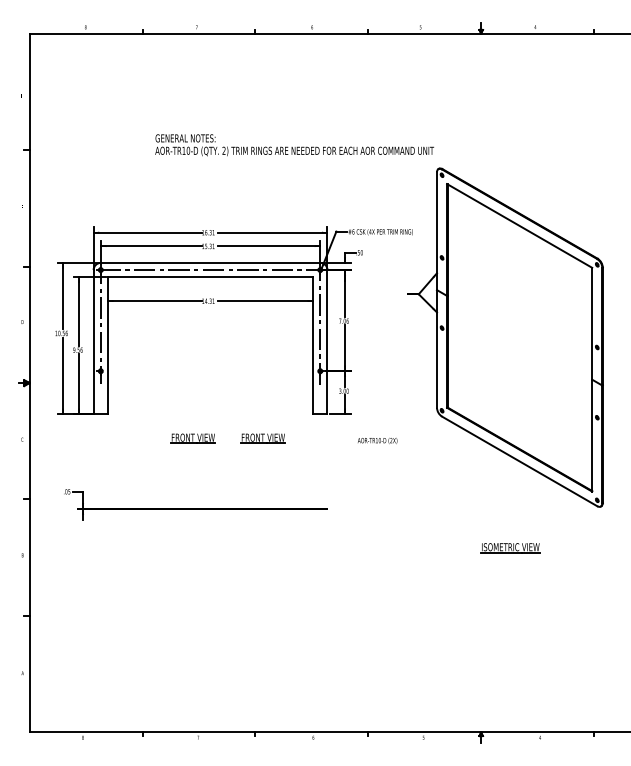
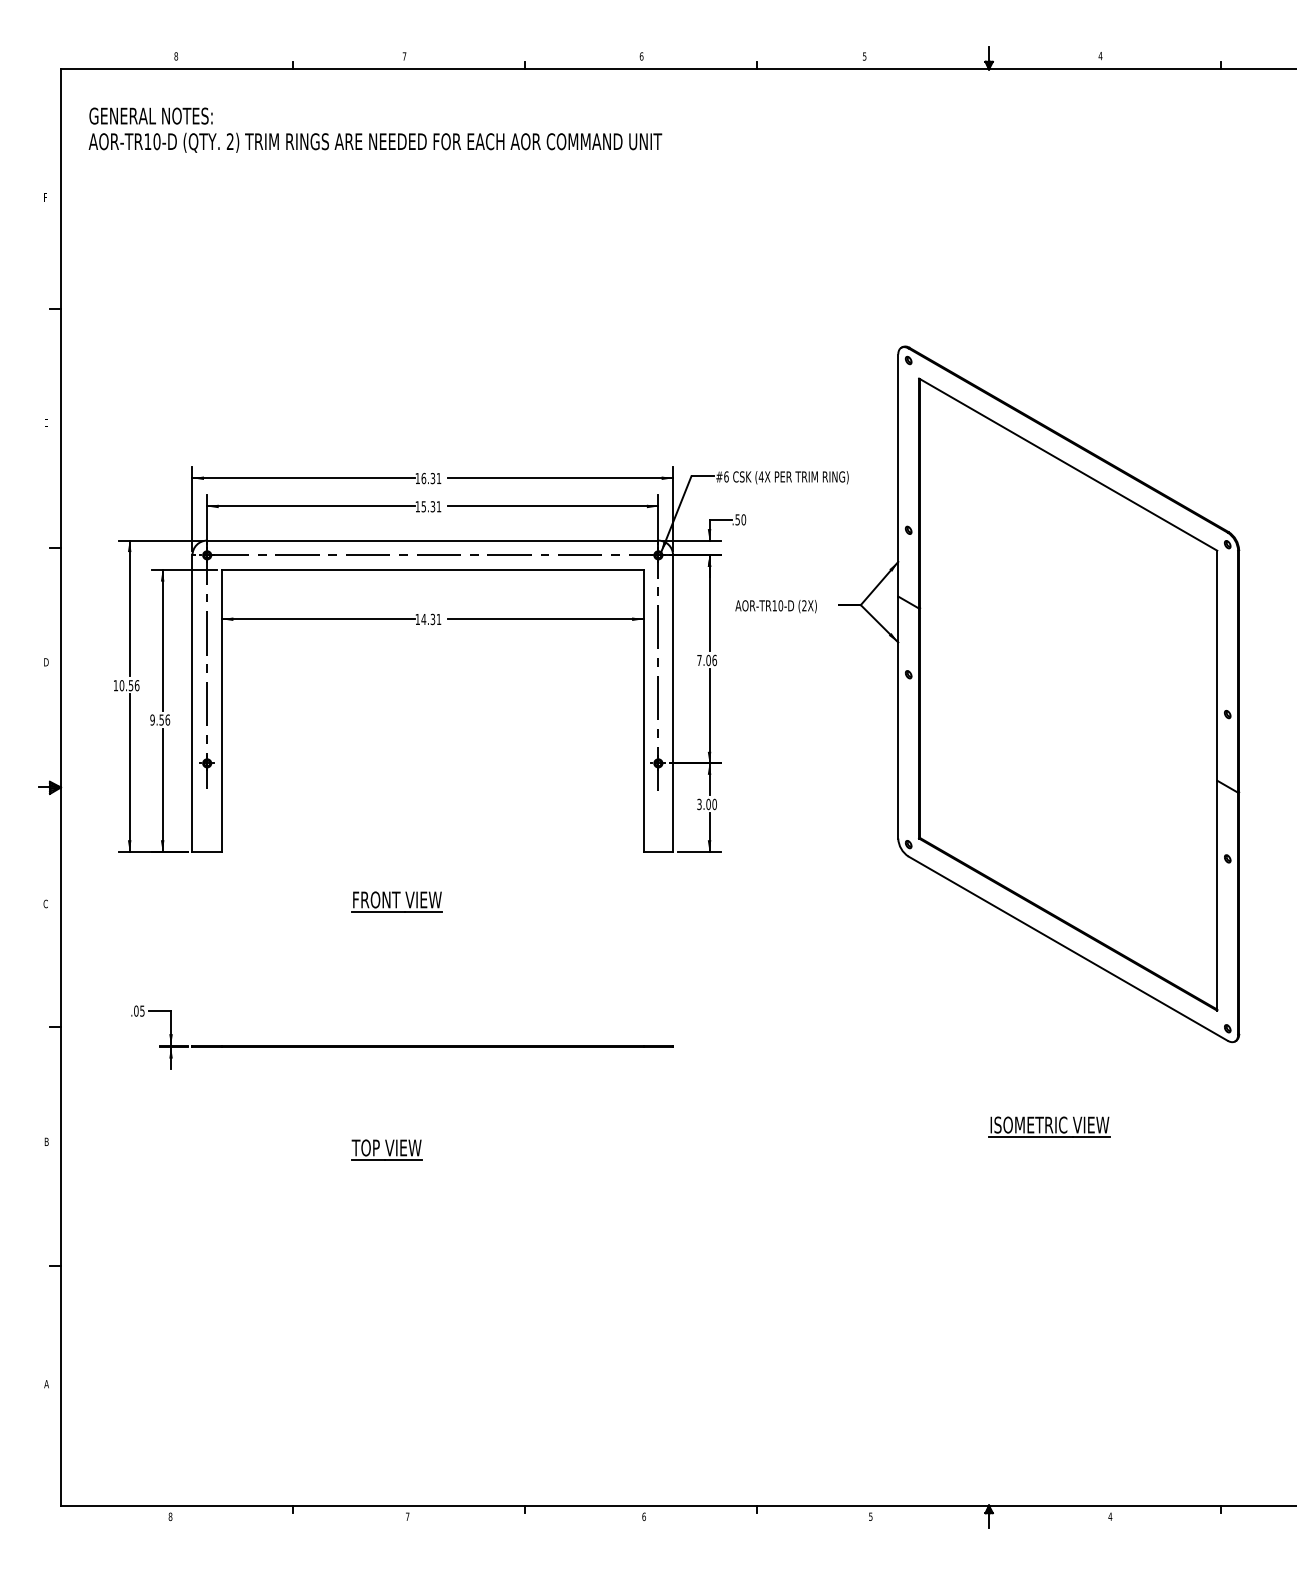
text: (294, 145) -> (375, 130), moved
part: (262, 438) -> (539, 901), removed
text: (377, 440) -> (775, 605), moved
part: (187, 559) -> (385, 1150), added

